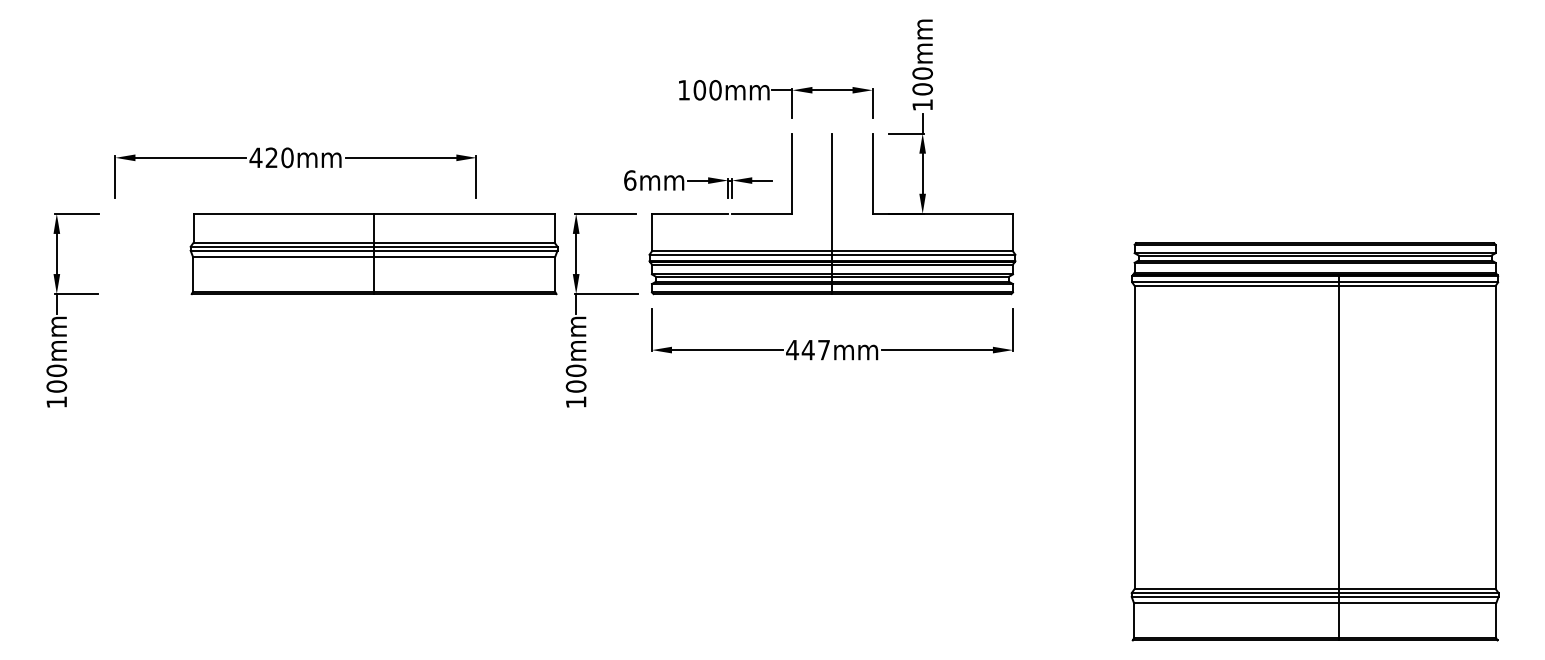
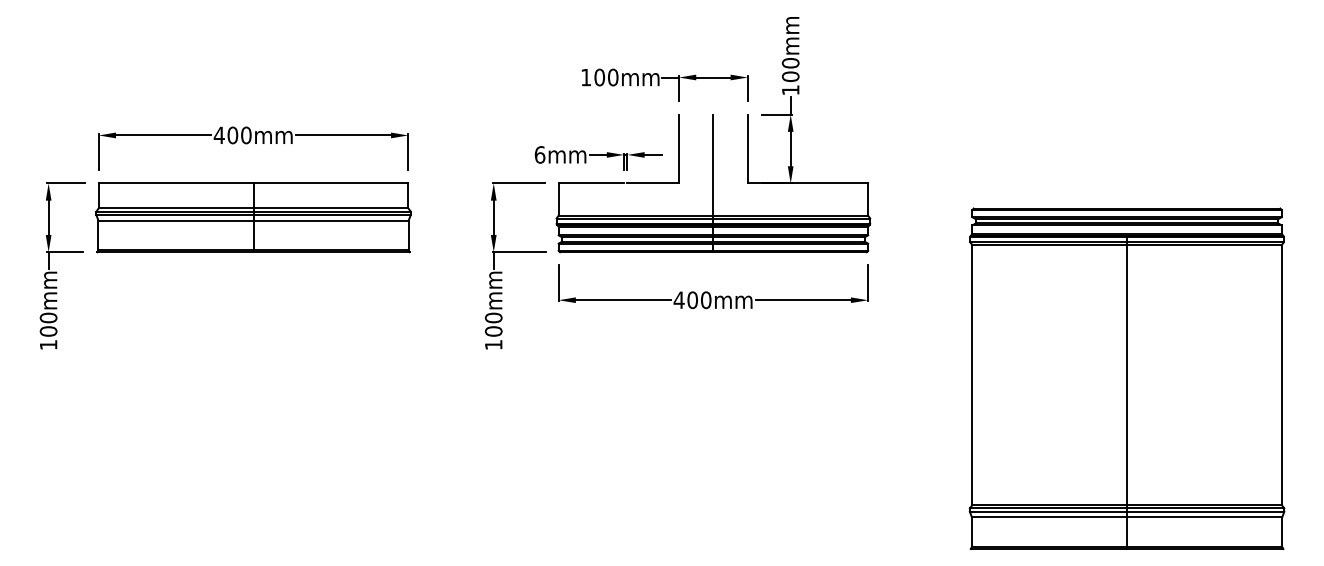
text: (271, 157) -> (232, 135), 420mm -> 400mm
part: (374, 253) -> (253, 217), moved
text: (816, 350) -> (699, 300), 447mm -> 400mm
line: (1338, 457) -> (1127, 392), moved

